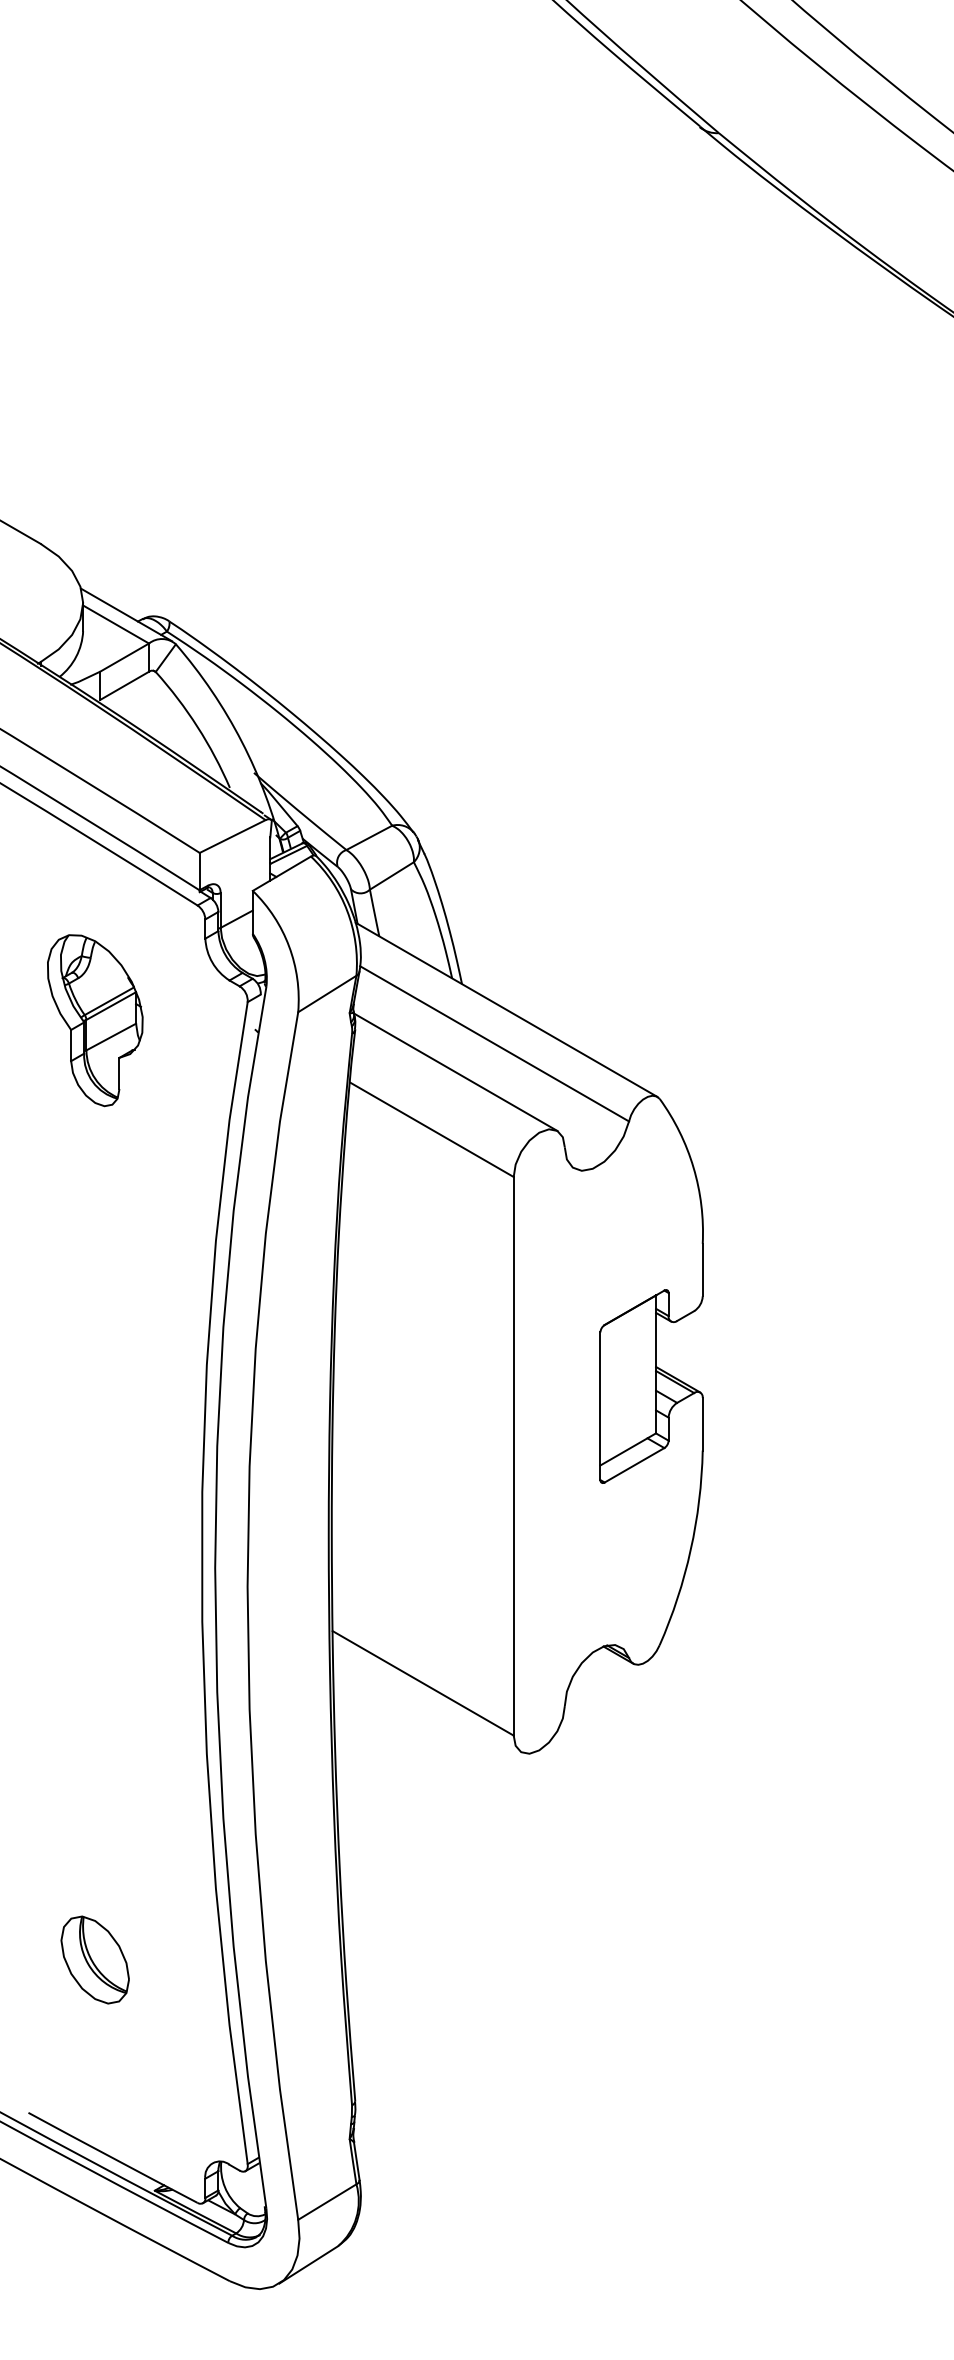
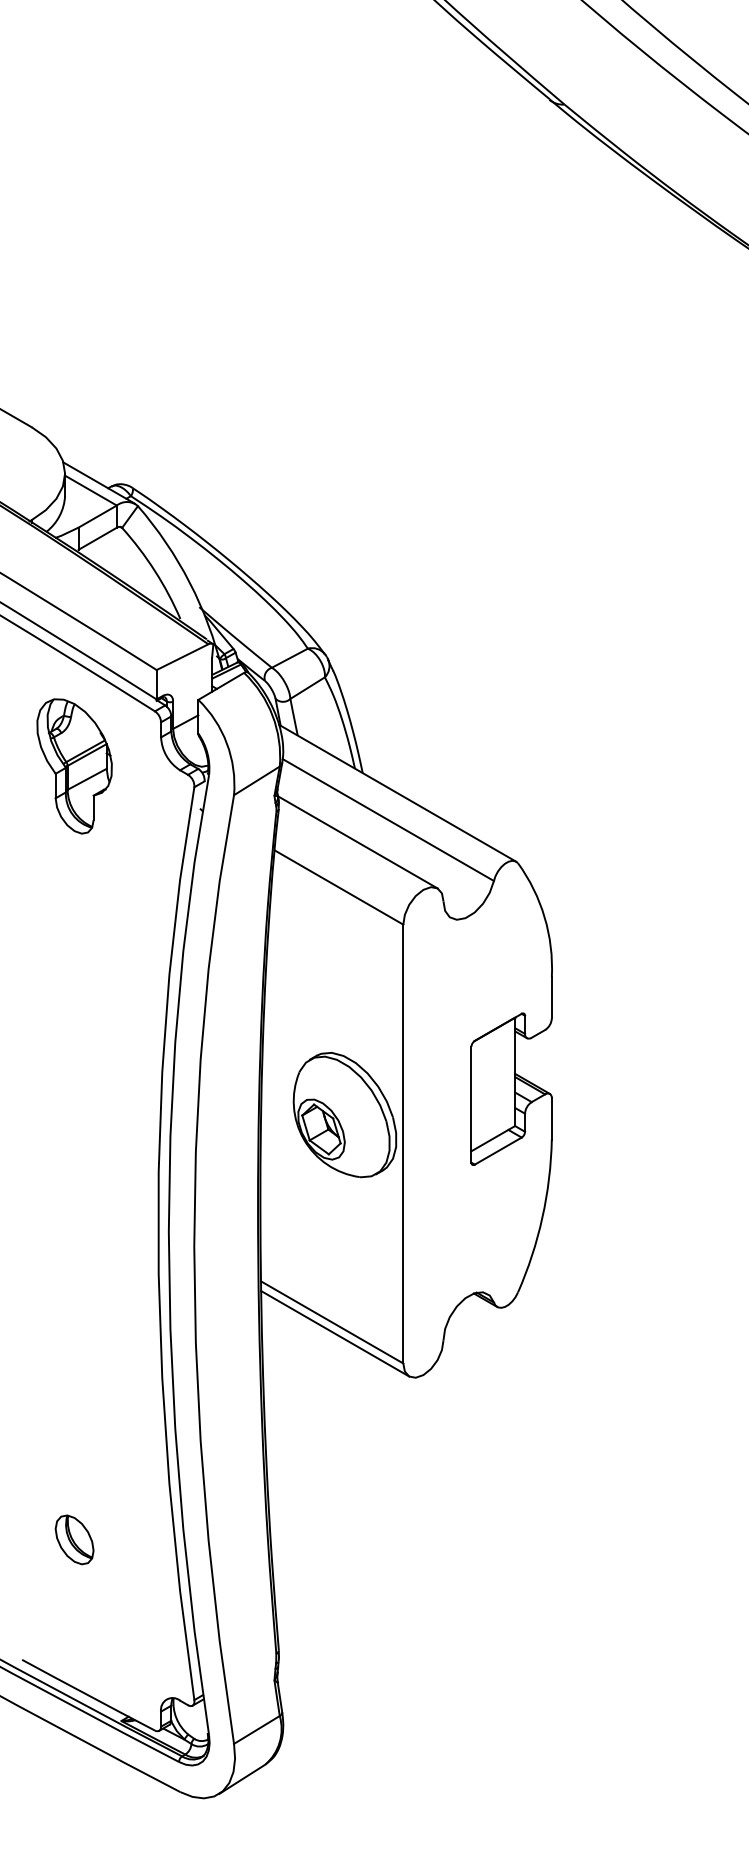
part: (95, 1020) -> (74, 766), moved
part: (439, 1419) -> (345, 1115), added
line: (426, 1697) -> (334, 1333), added
part: (95, 1960) -> (74, 1540), size x0.71

